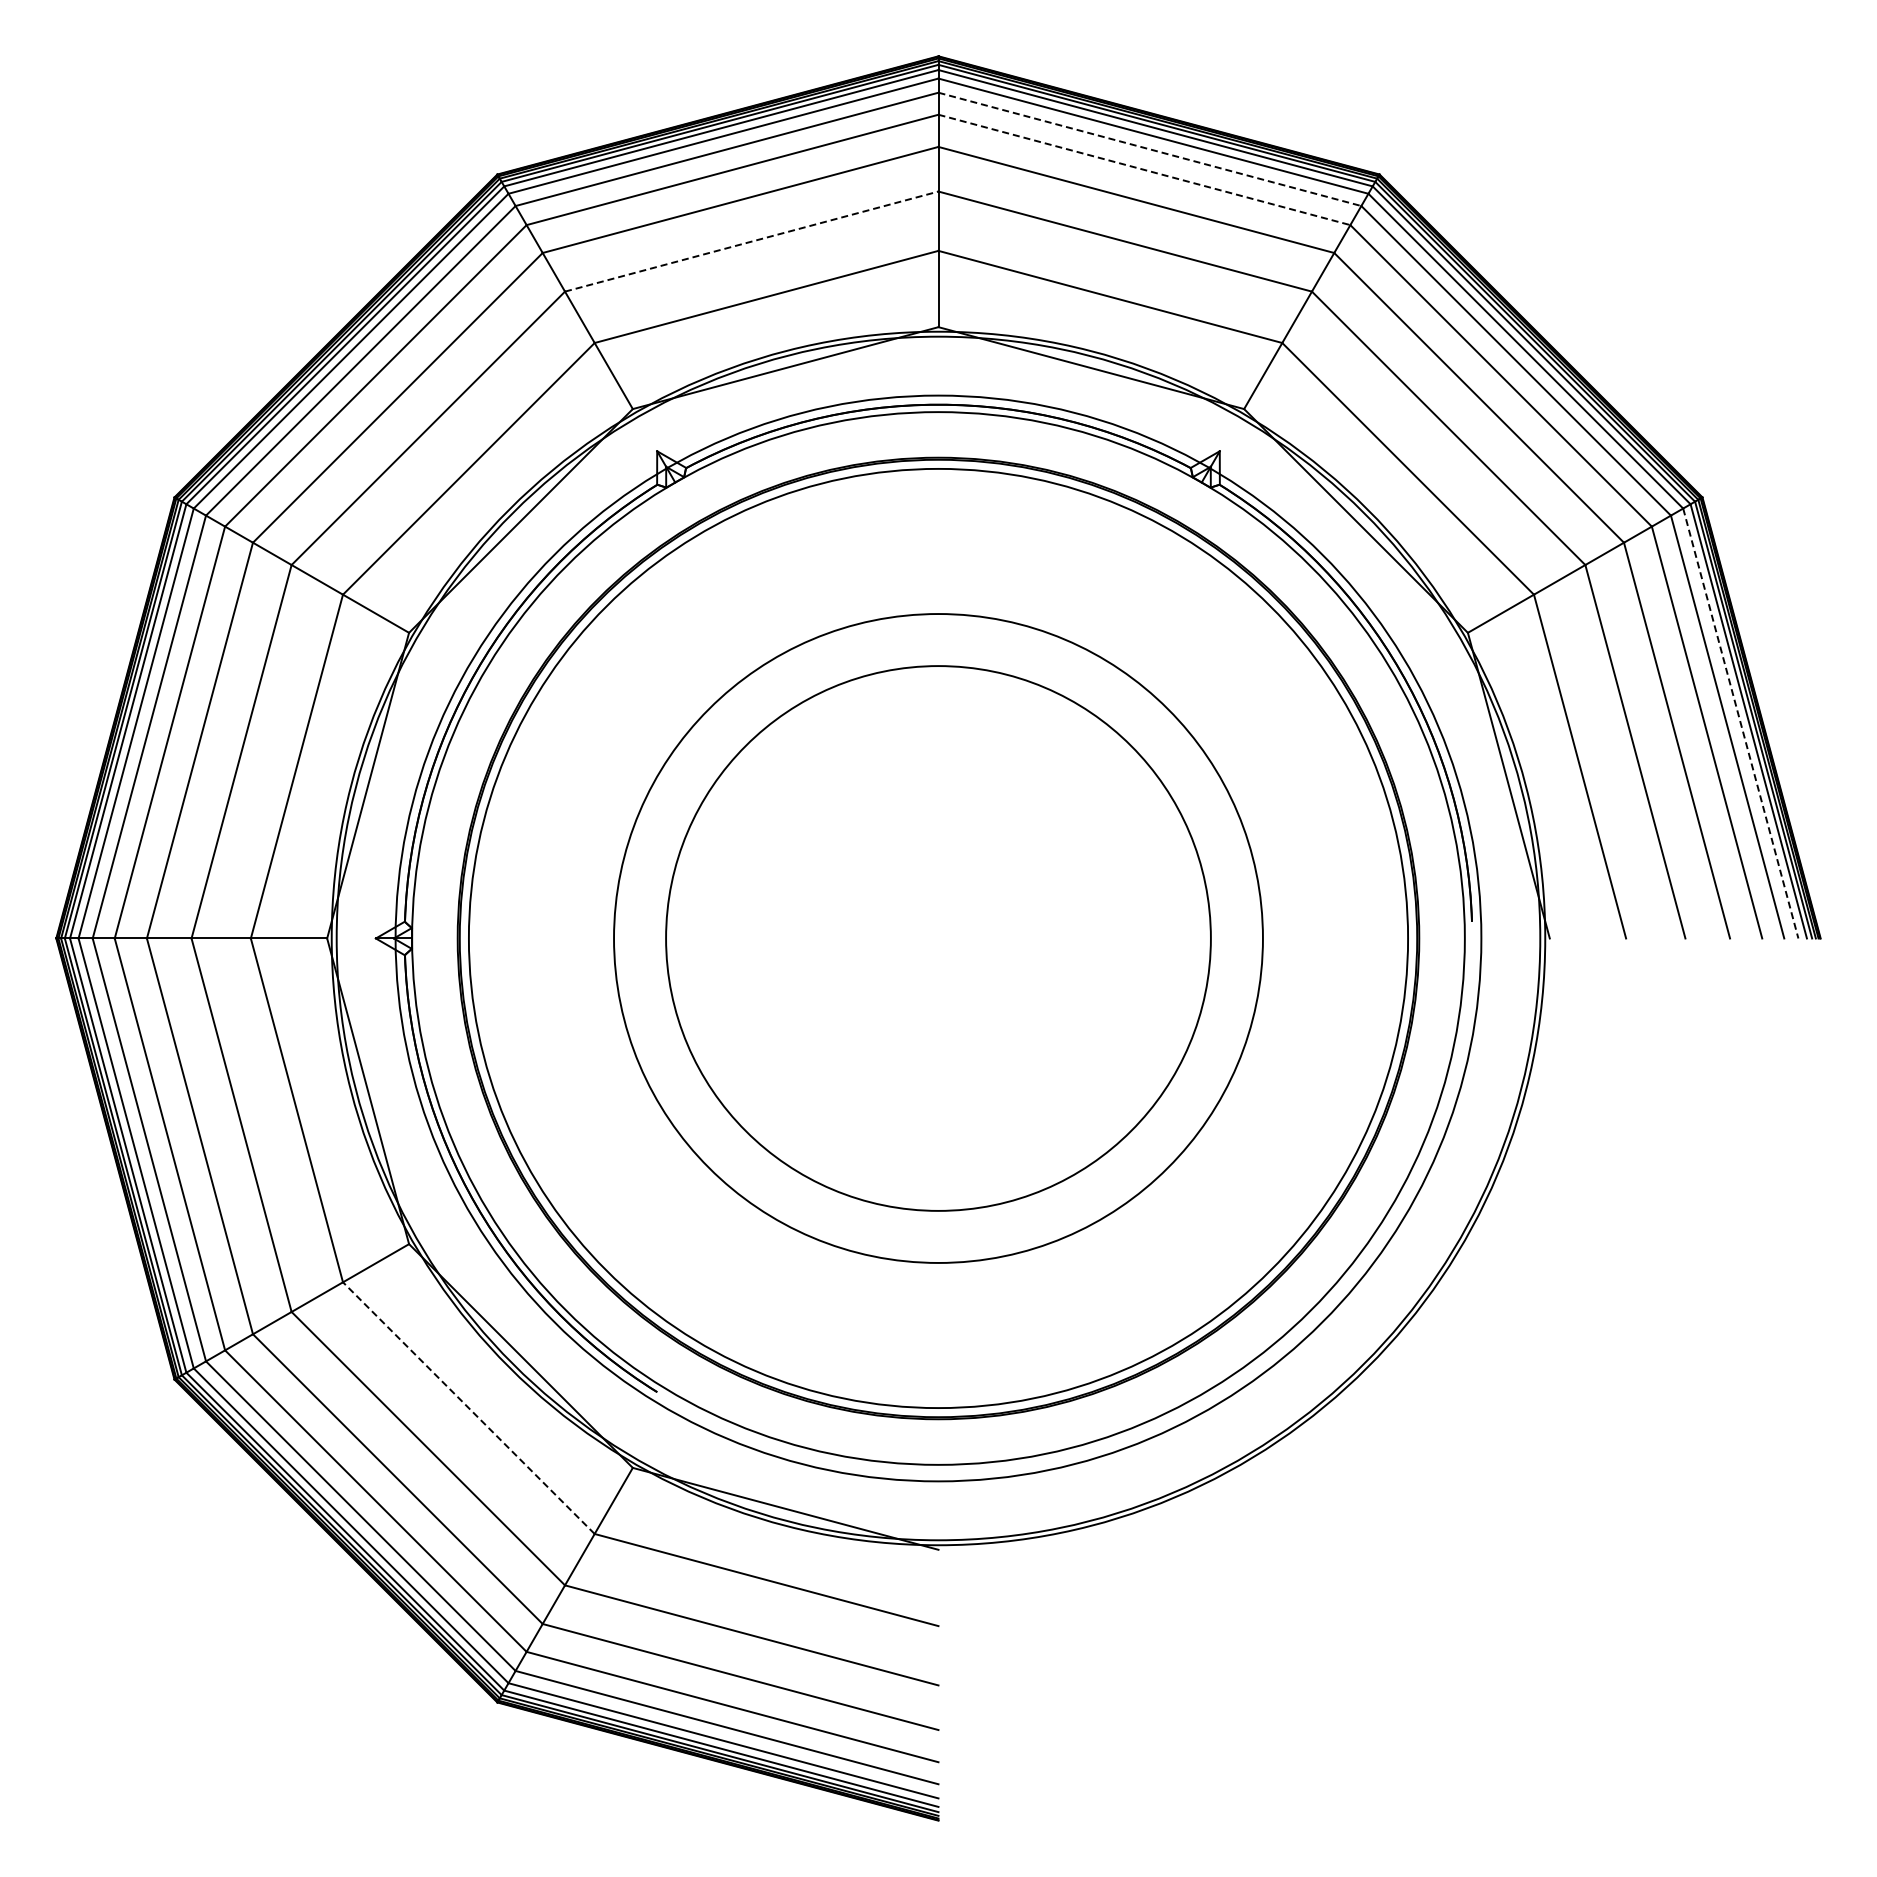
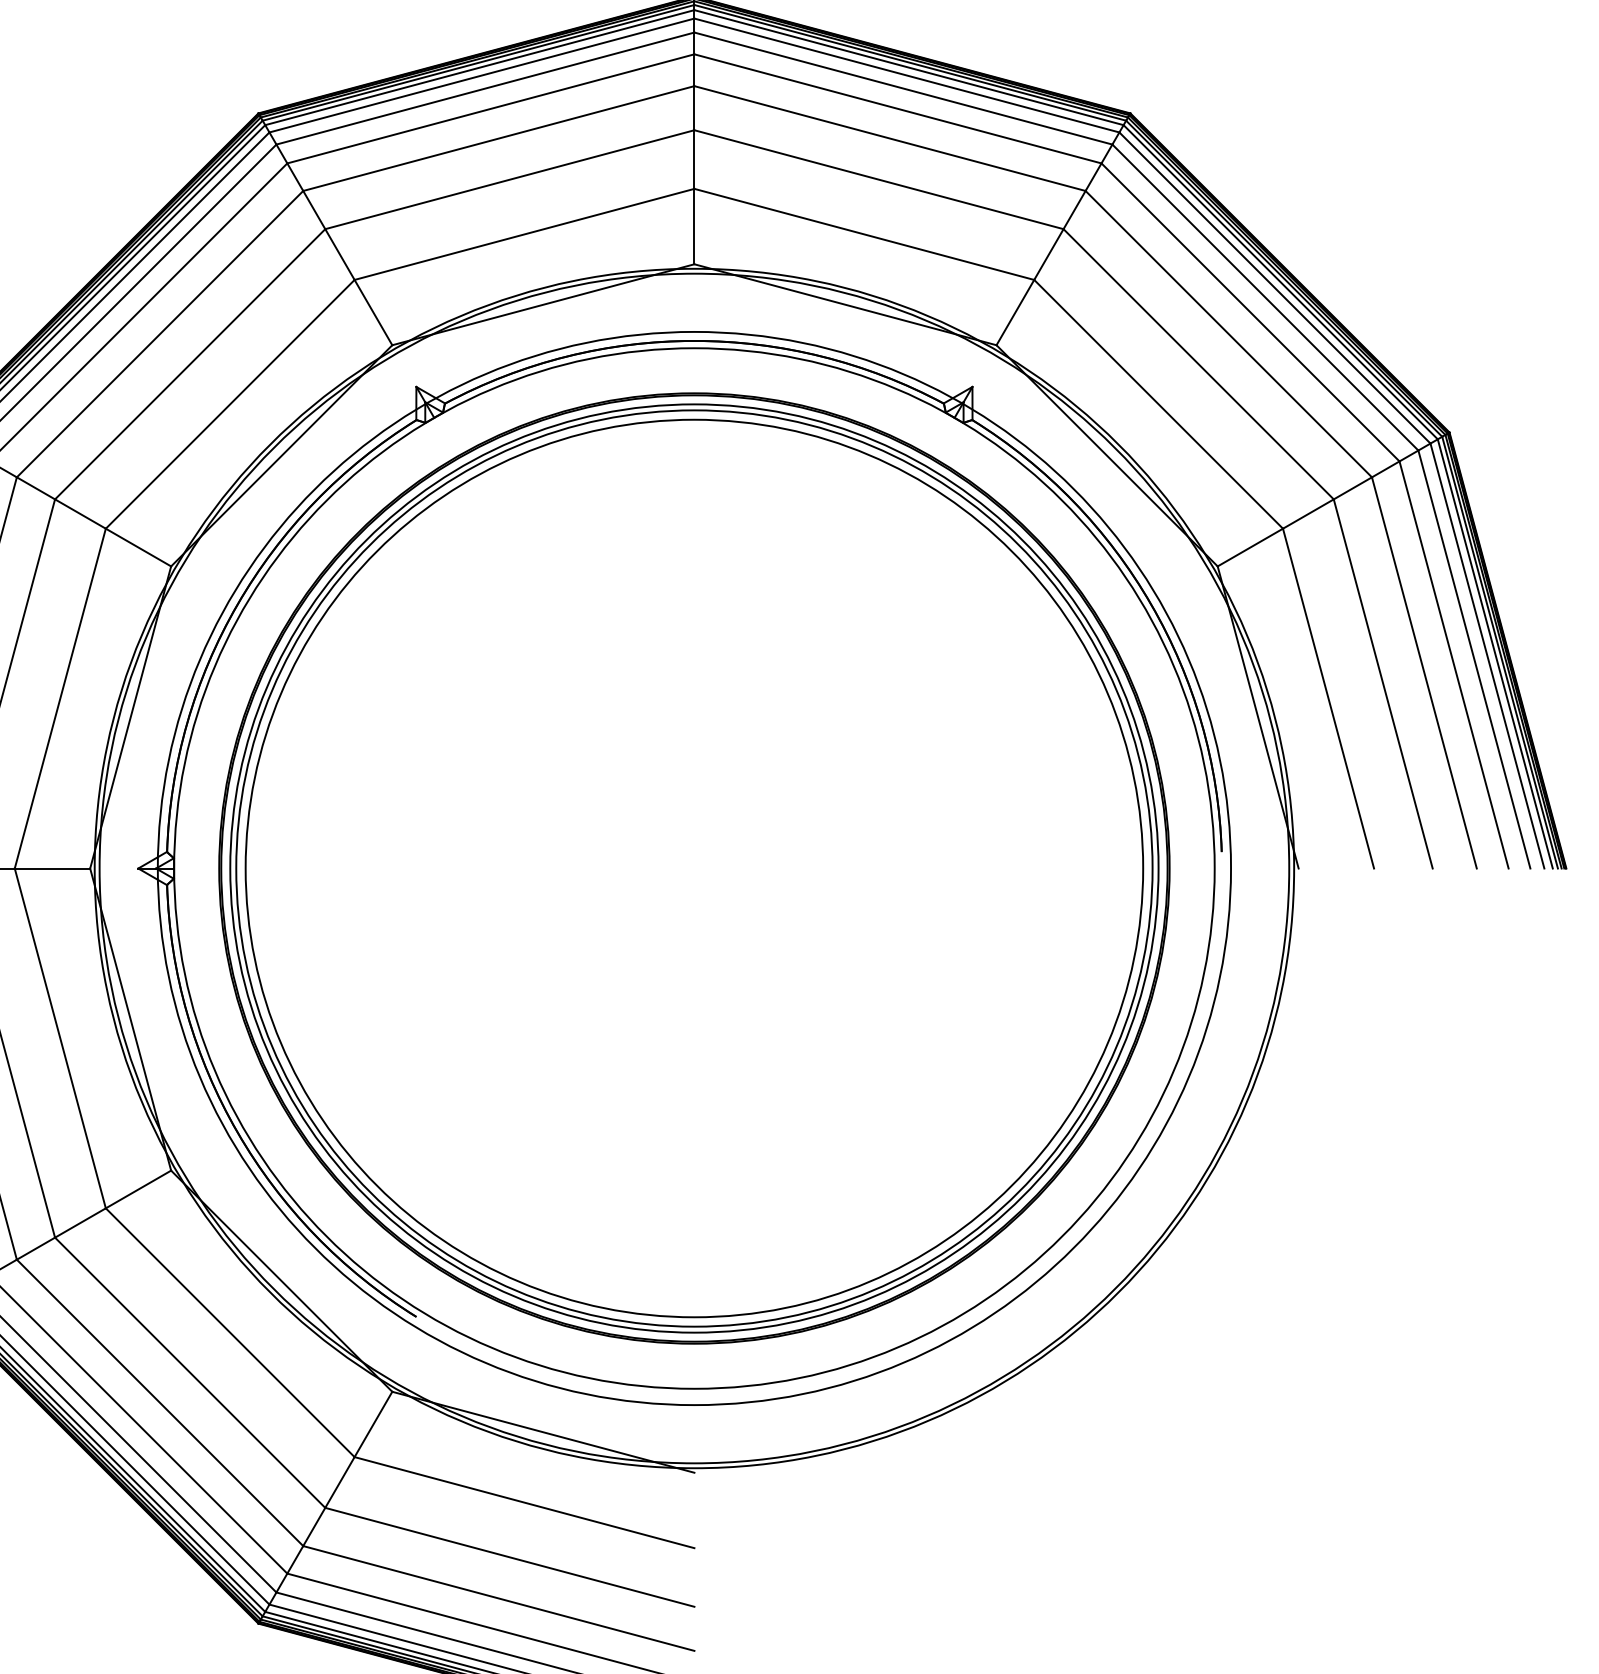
line: (1149, 149) -> (902, 88), dashed -> solid
line: (1144, 170) -> (898, 109), dashed -> solid
line: (752, 241) -> (510, 179), dashed -> solid
line: (1740, 723) -> (1487, 656), dashed -> solid
circle: (938, 938) -> (694, 868), size x1.43
circle: (938, 938) -> (694, 868), size x1.67
line: (468, 1408) -> (229, 1333), dashed -> solid

